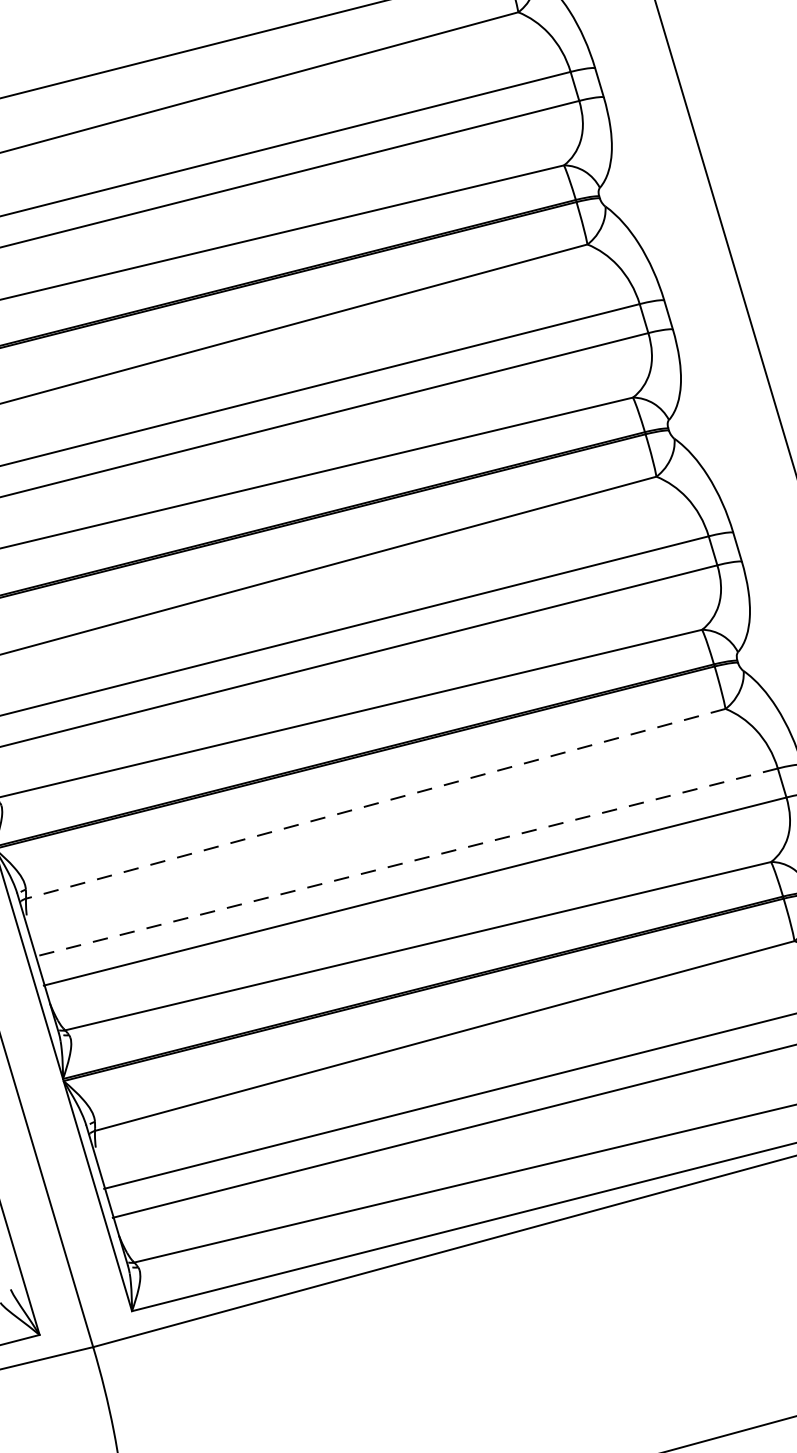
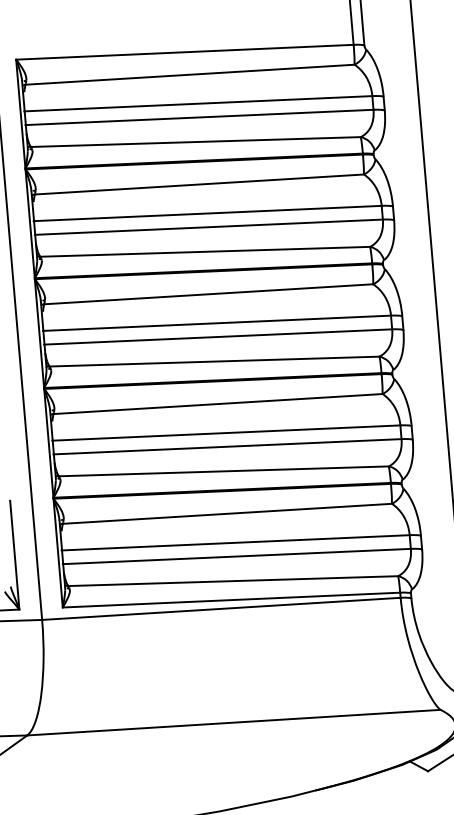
line: (376, 804) -> (218, 404), dashed -> solid
line: (404, 863) -> (225, 433), dashed -> solid

